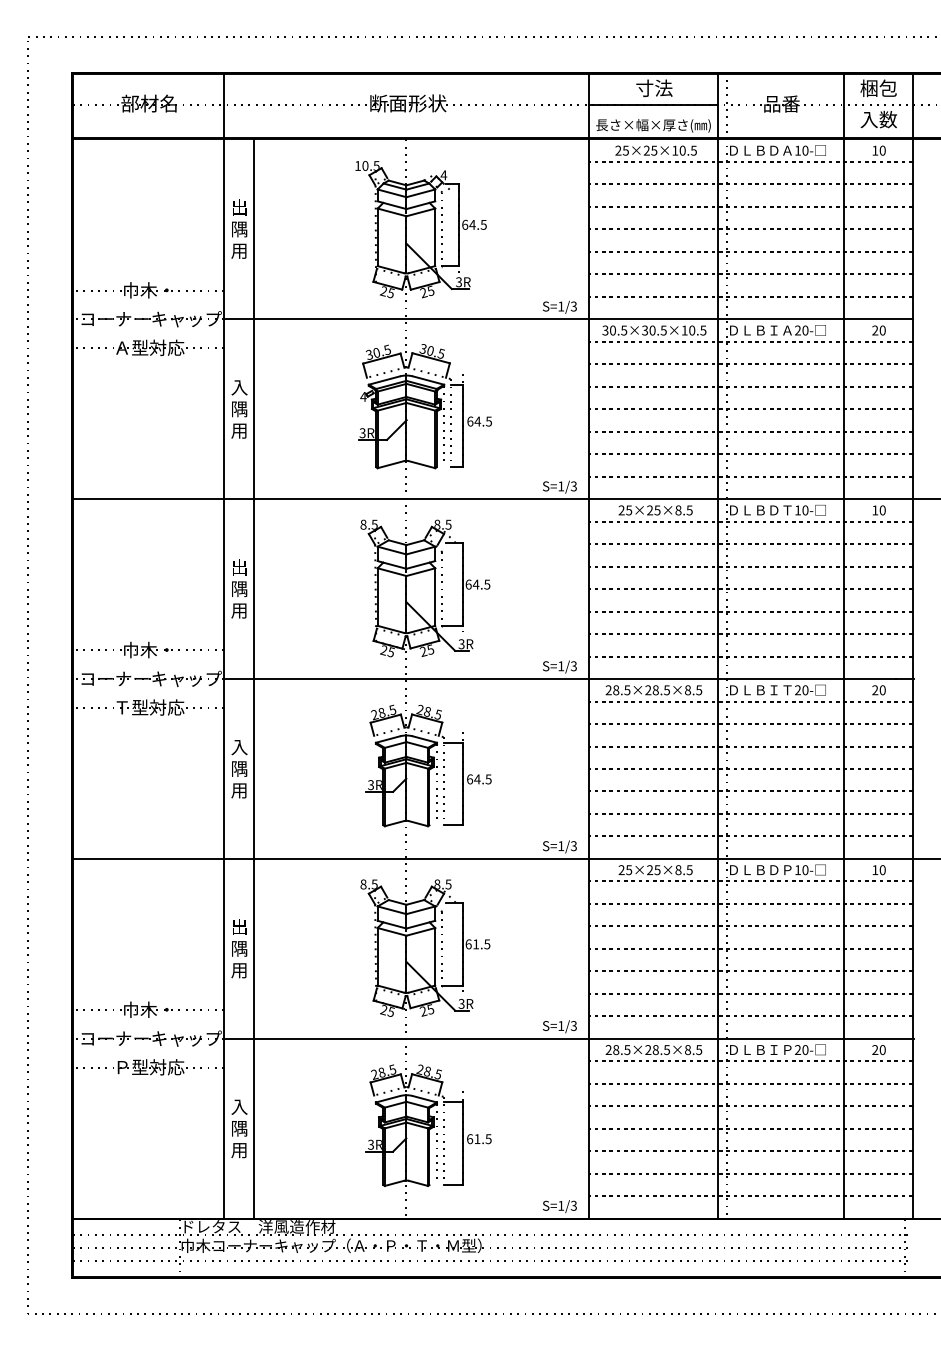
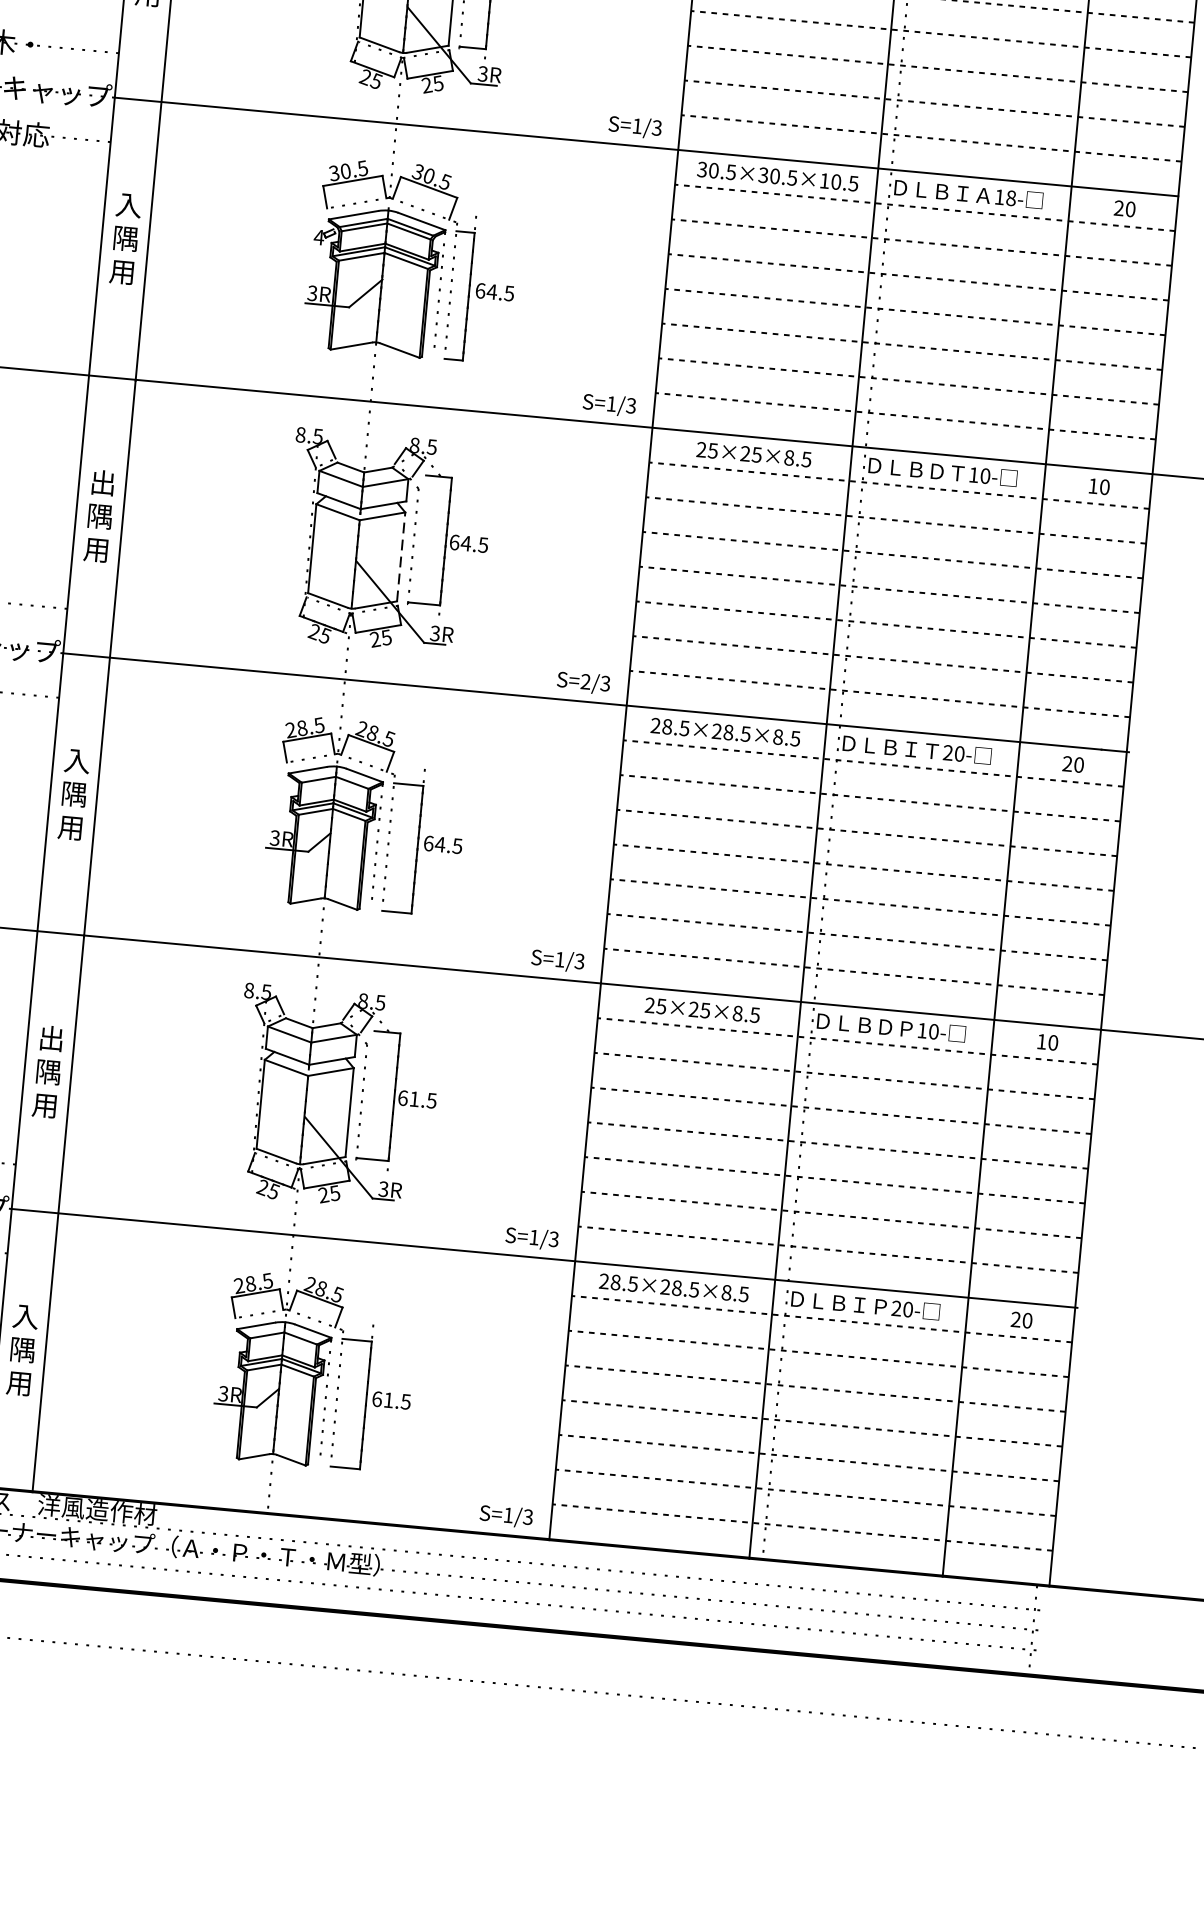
text: (801, 330) -> (1005, 197), 20- -> 18-
line: (435, 597) -> (401, 557), solid -> dashed
text: (561, 666) -> (586, 682), S=1/3 -> S=2/3

